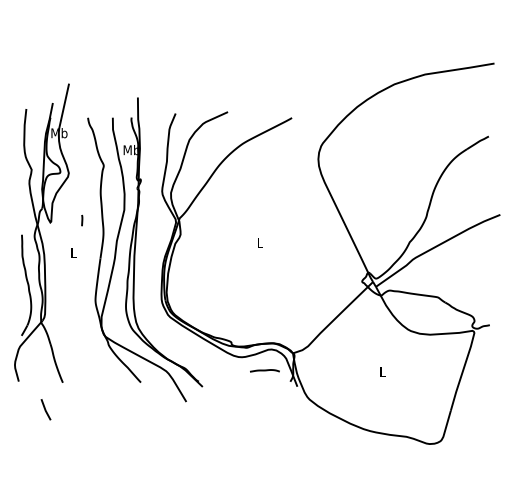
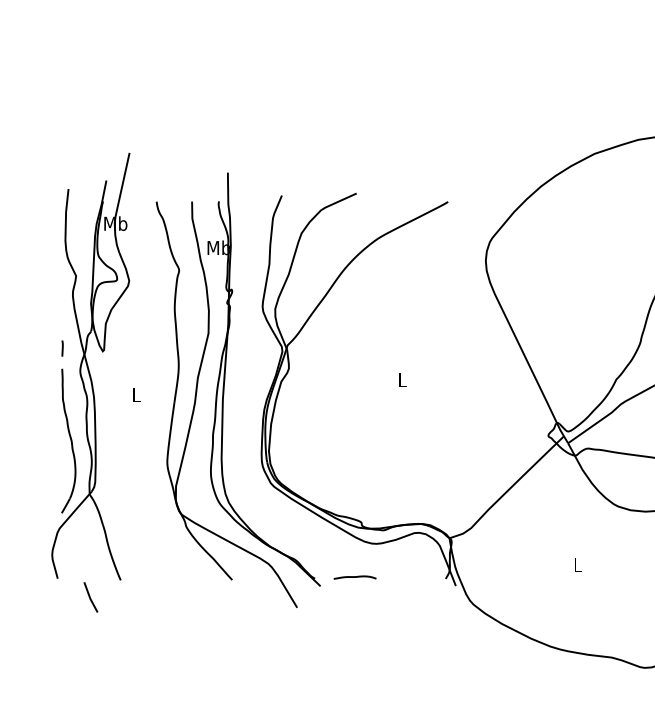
curve: (82, 220) -> (62, 348), moved
line: (264, 370) -> (354, 577), moved
line: (45, 409) -> (90, 597), moved

